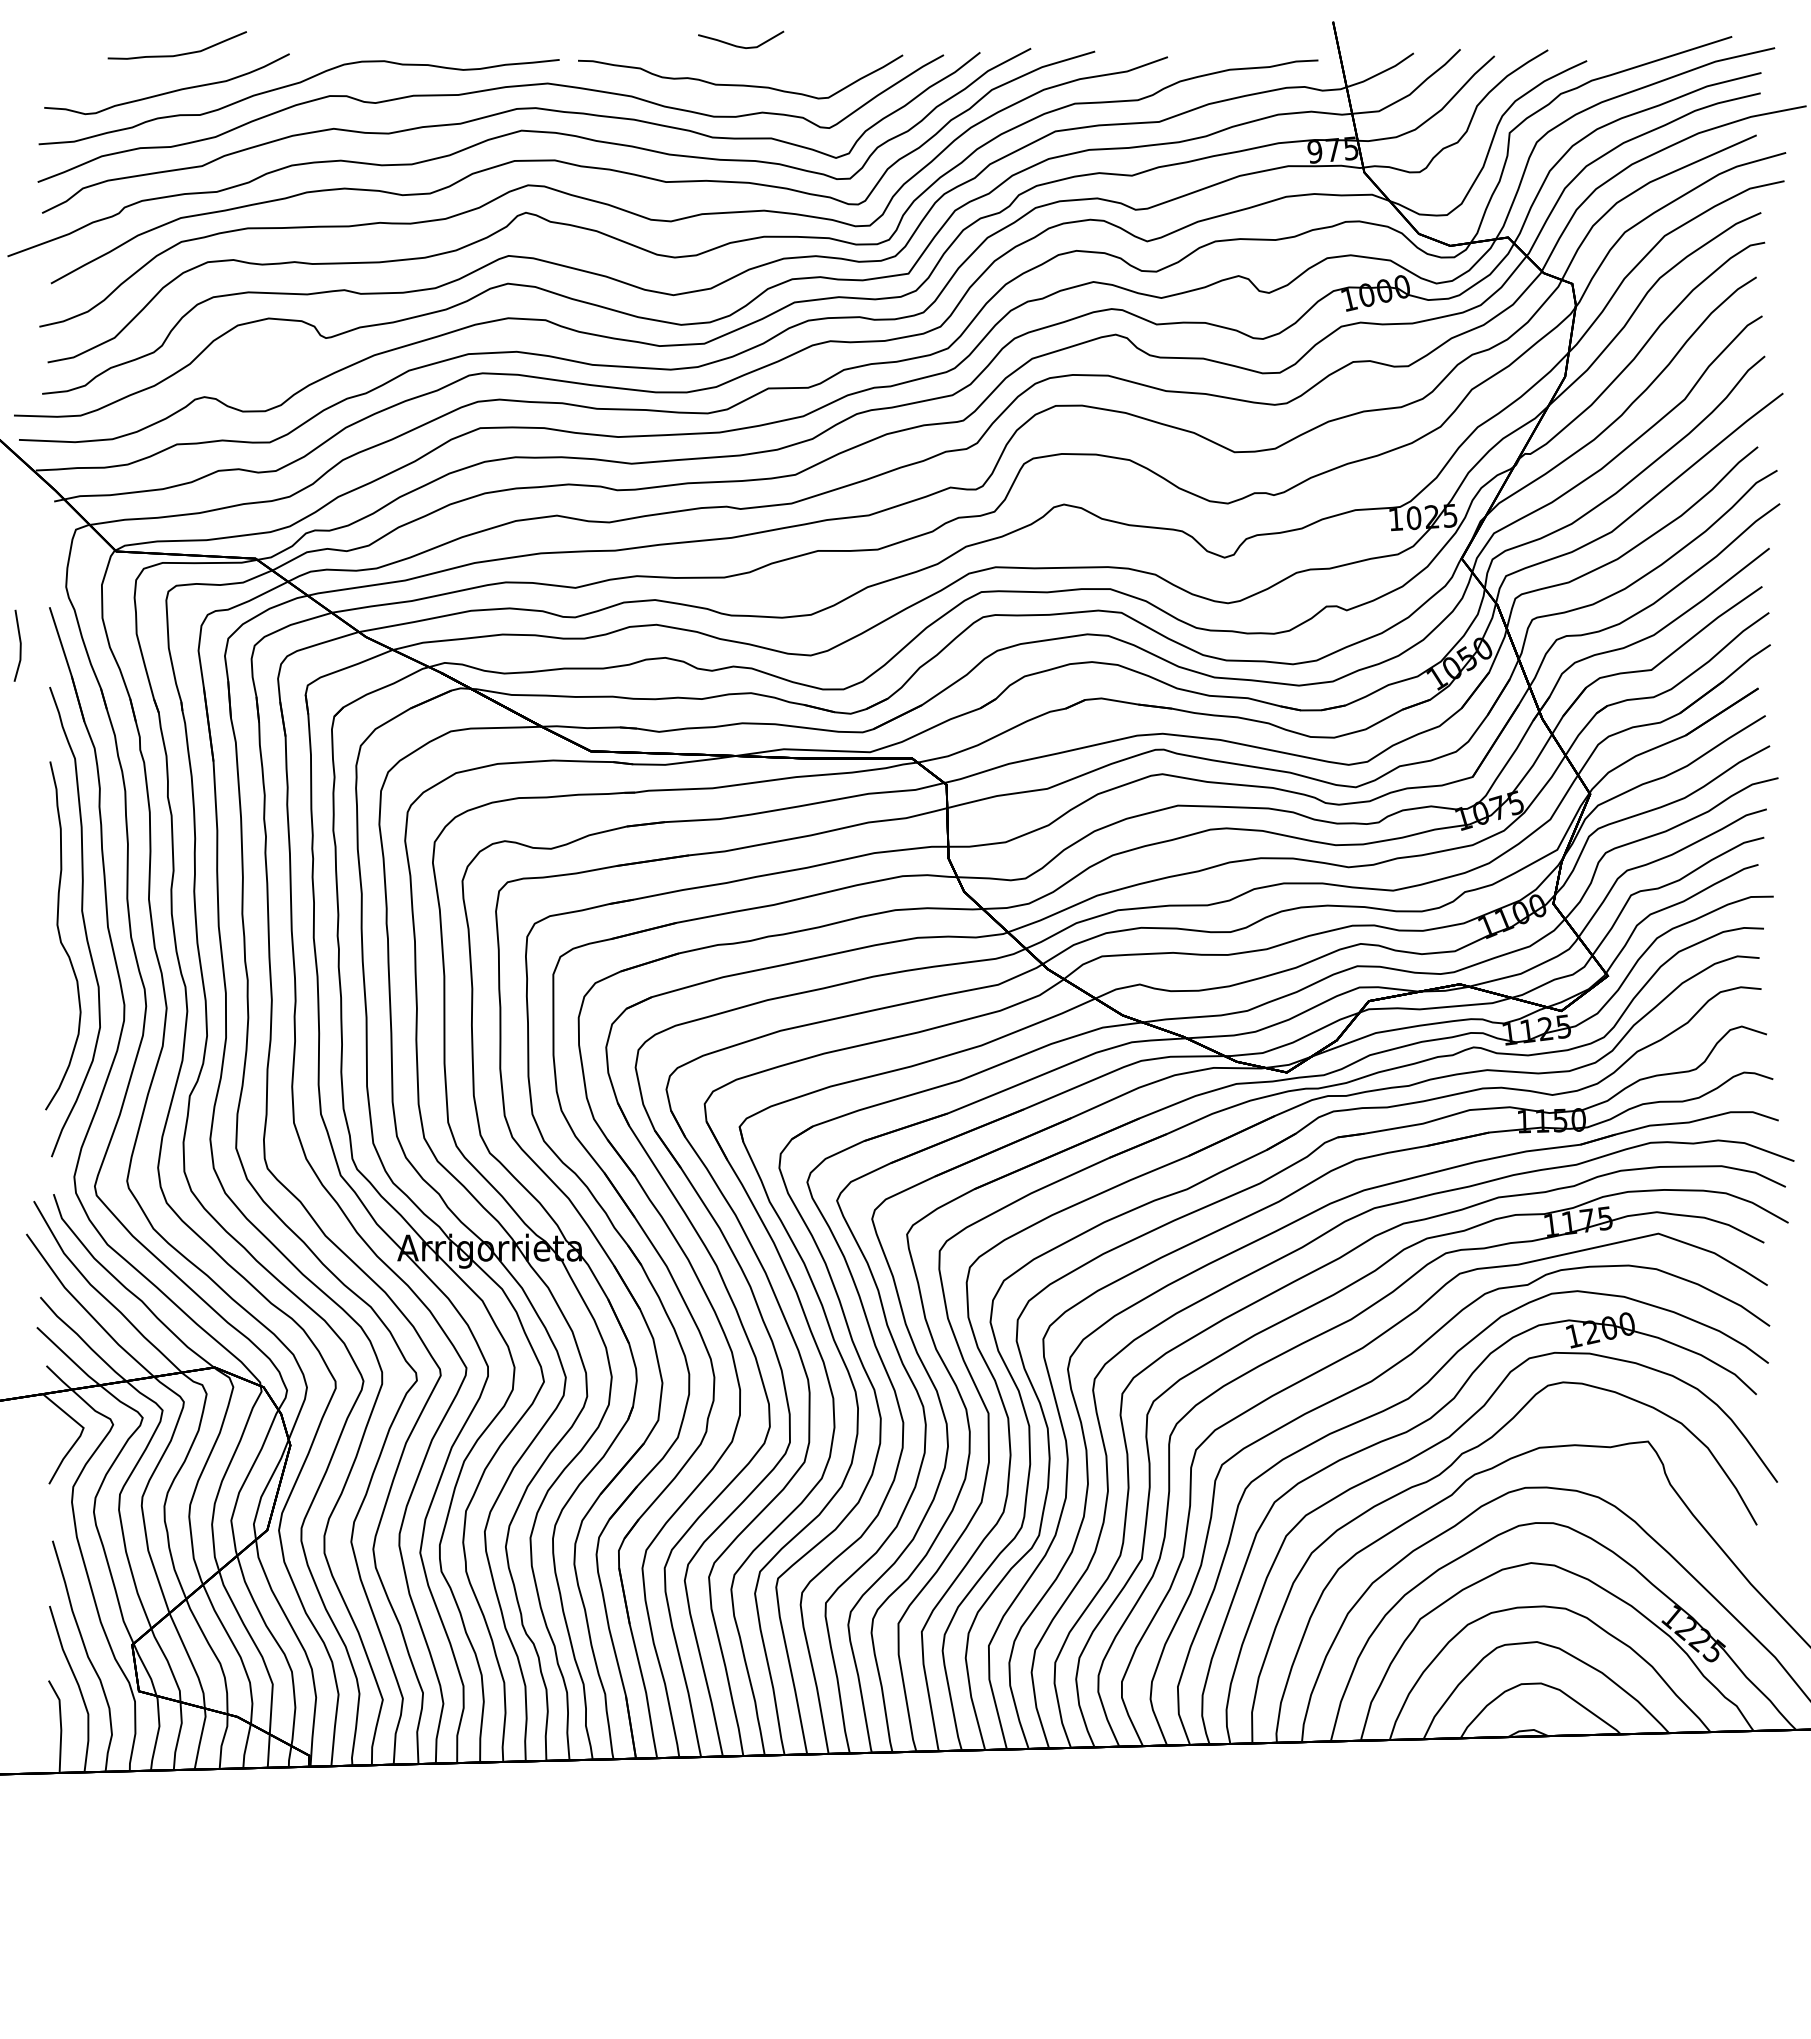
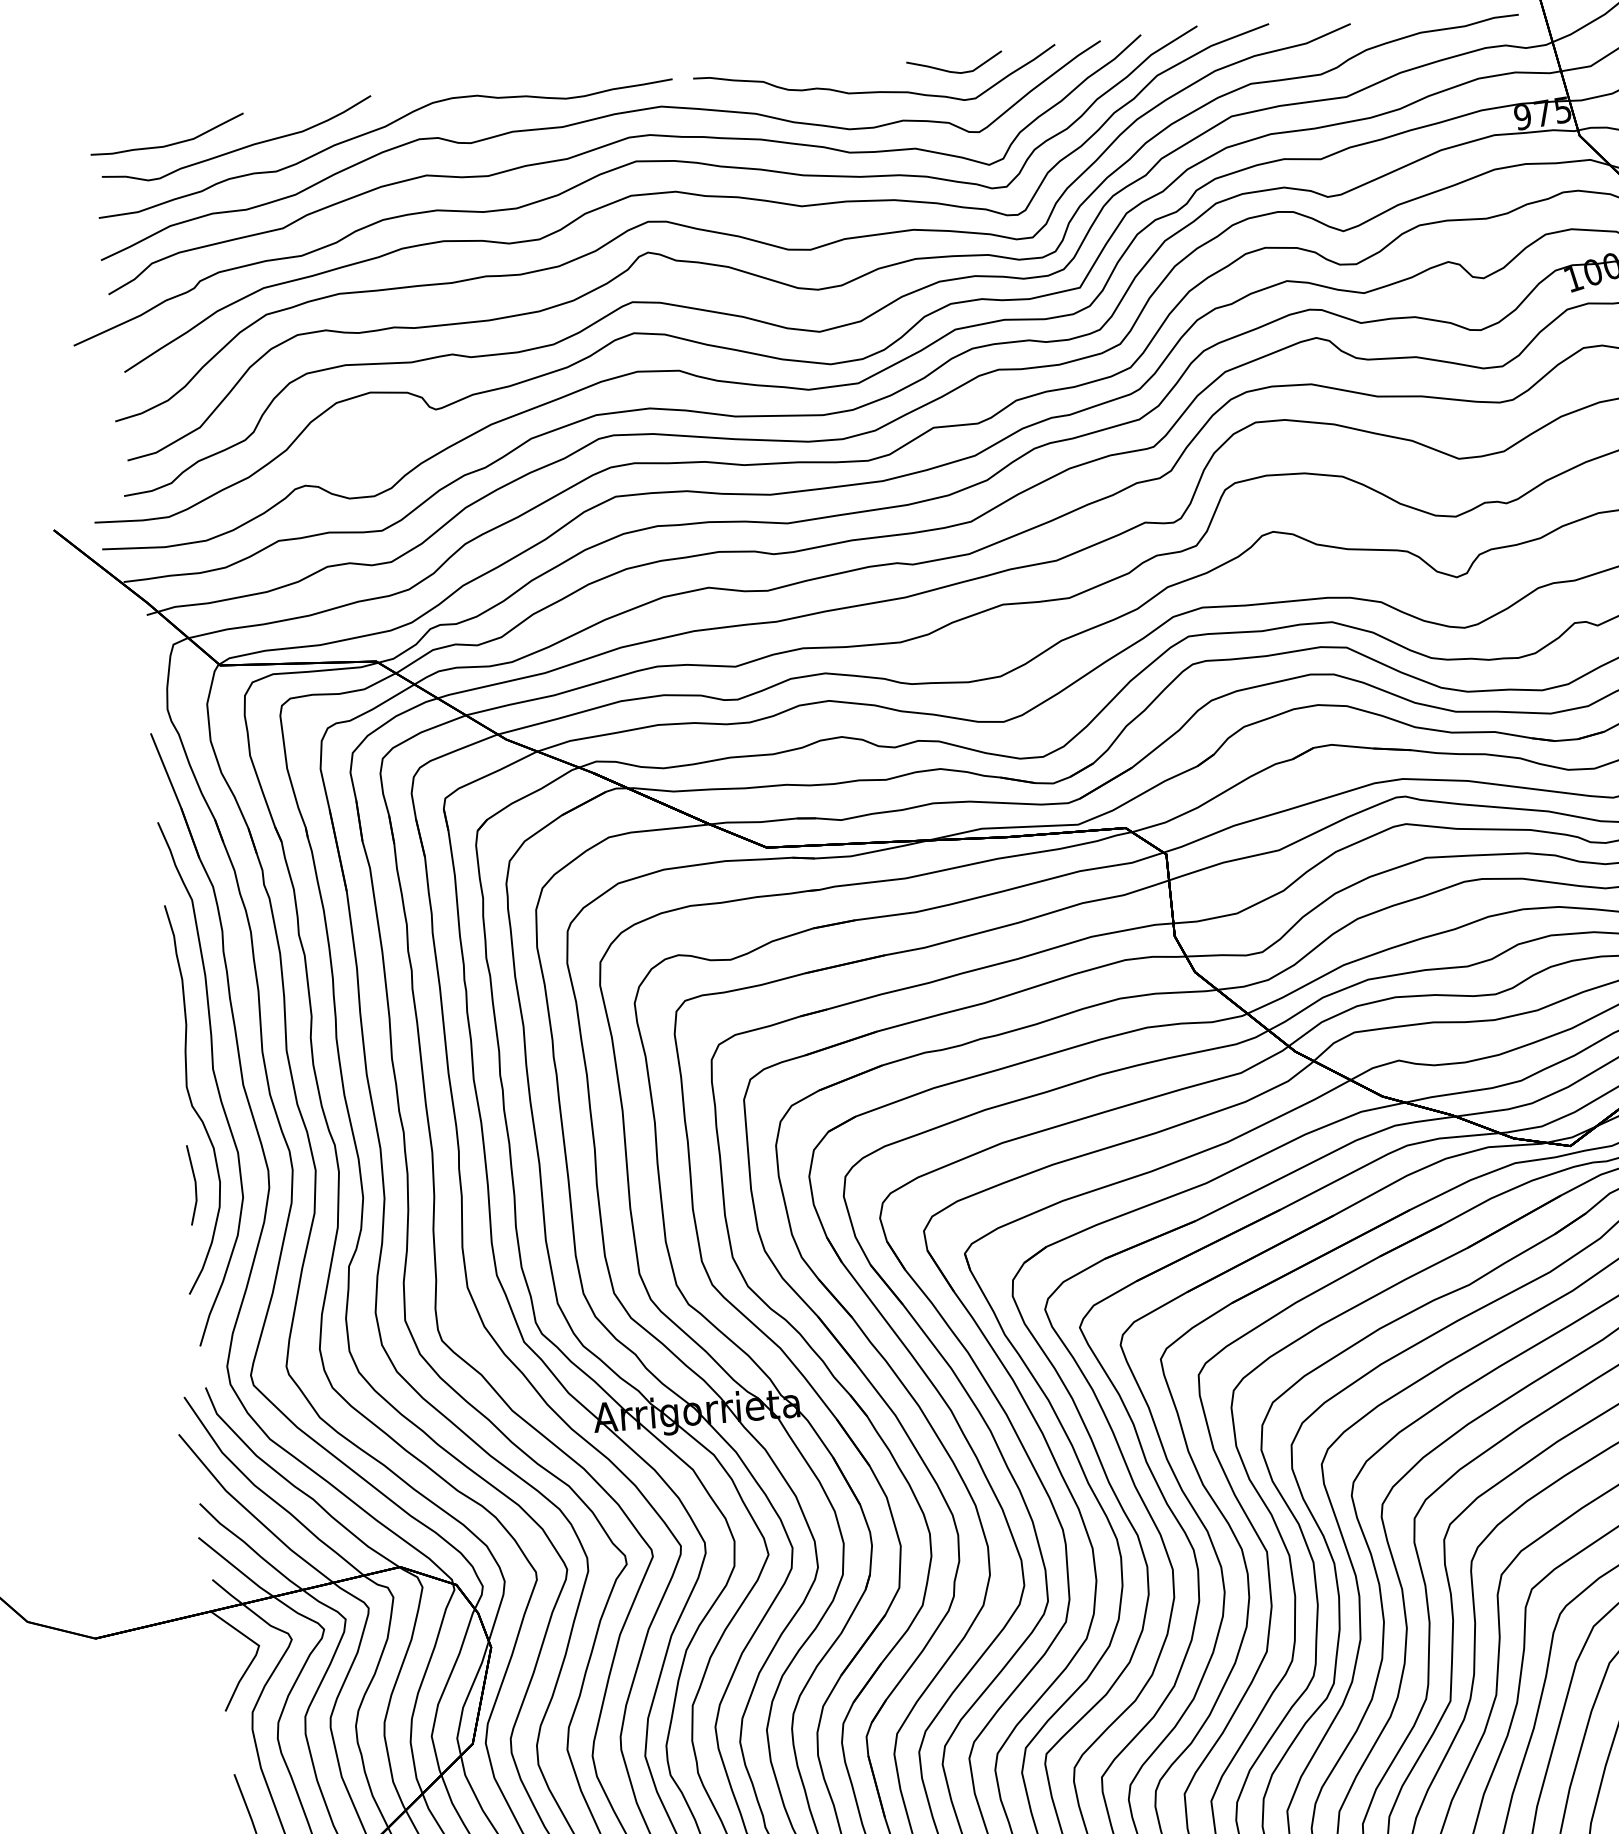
curve: (738, 45) -> (952, 70), moved
curve: (176, 54) -> (167, 144), moved
line: (19, 645) -> (194, 1184), moved

